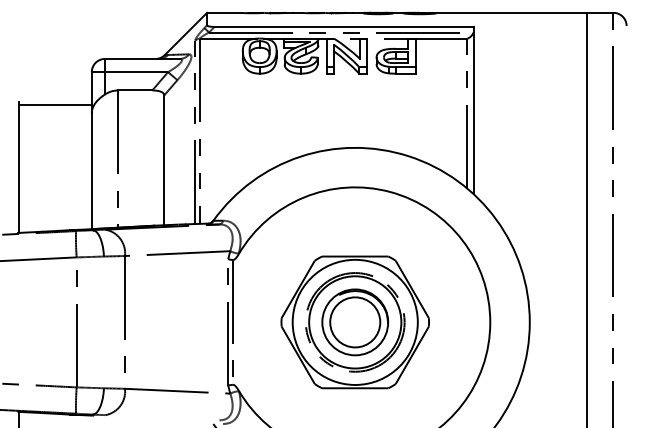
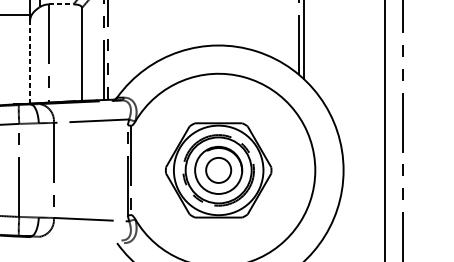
line: (135, 90) -> (61, 4), solid -> dashed
line: (91, 171) -> (29, 62), solid -> dashed
circle: (355, 322) -> (218, 170), size x0.7

